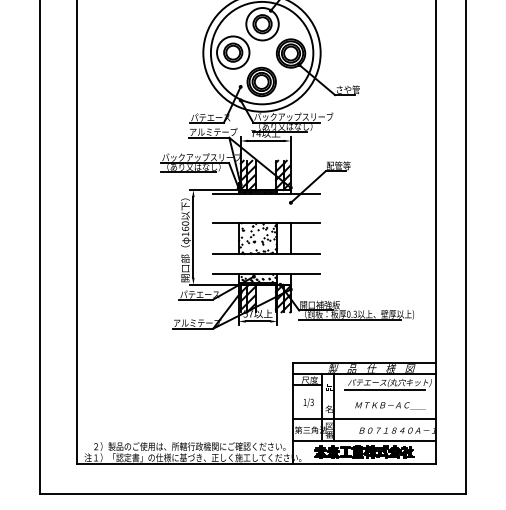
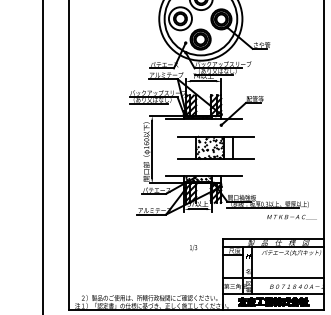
part: (266, 238) -> (216, 147), moved
line: (385, 390) -> (288, 258), removed
text: (308, 402) -> (193, 247), moved
text: (390, 405) -> (291, 217), moved

